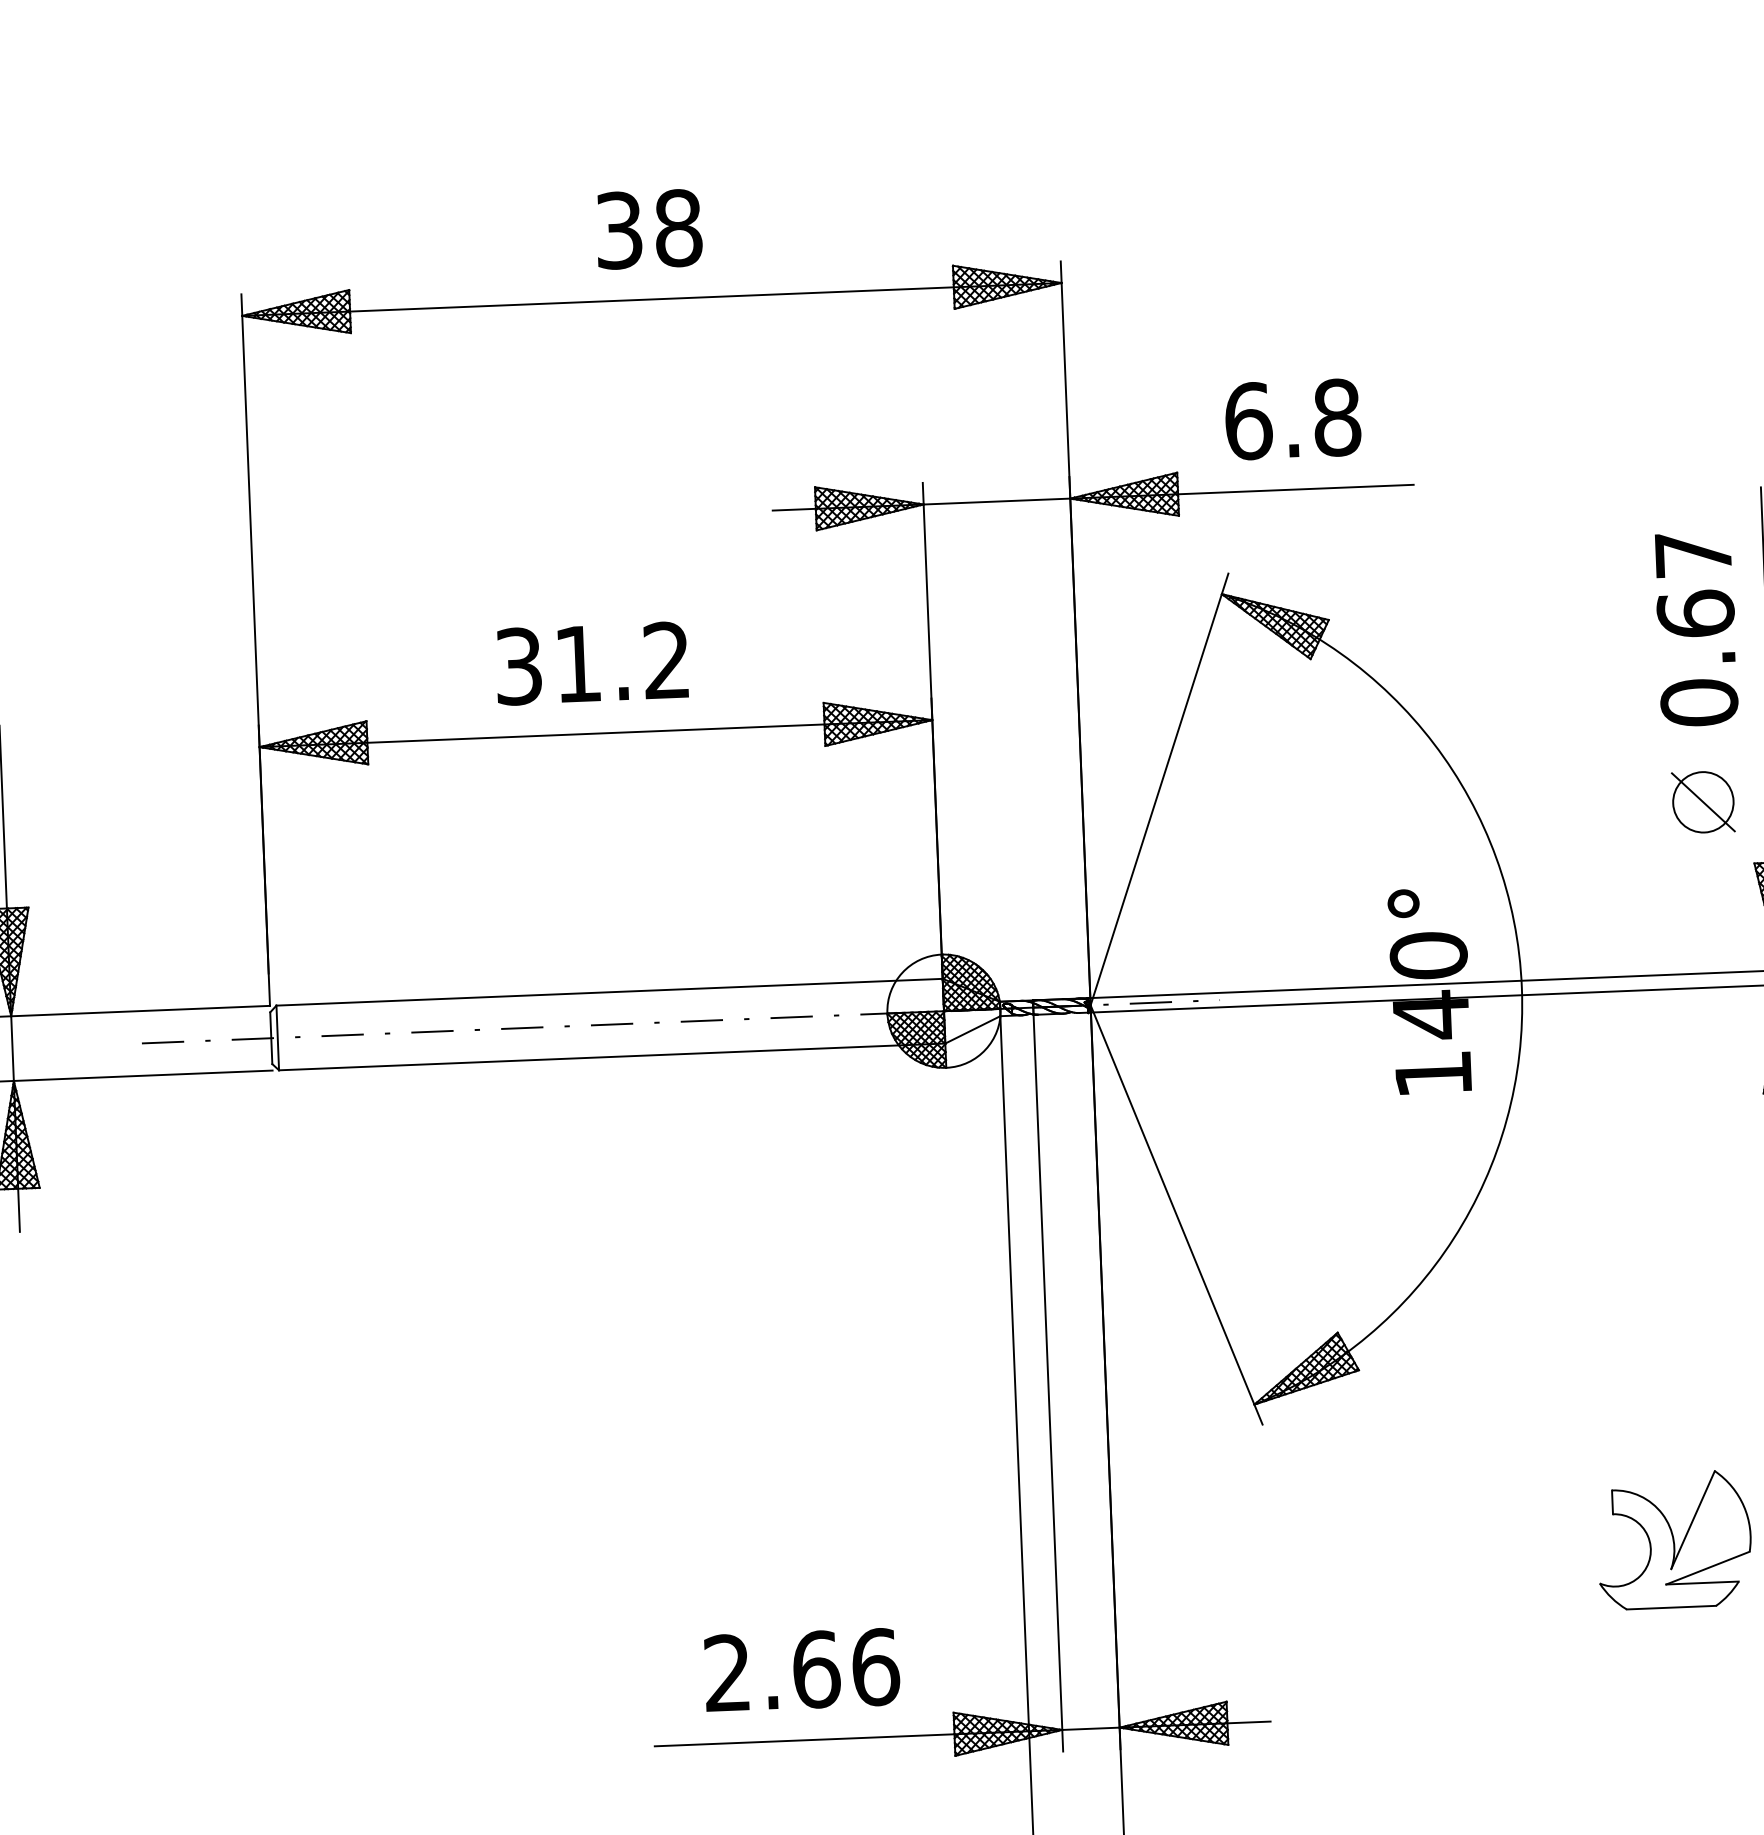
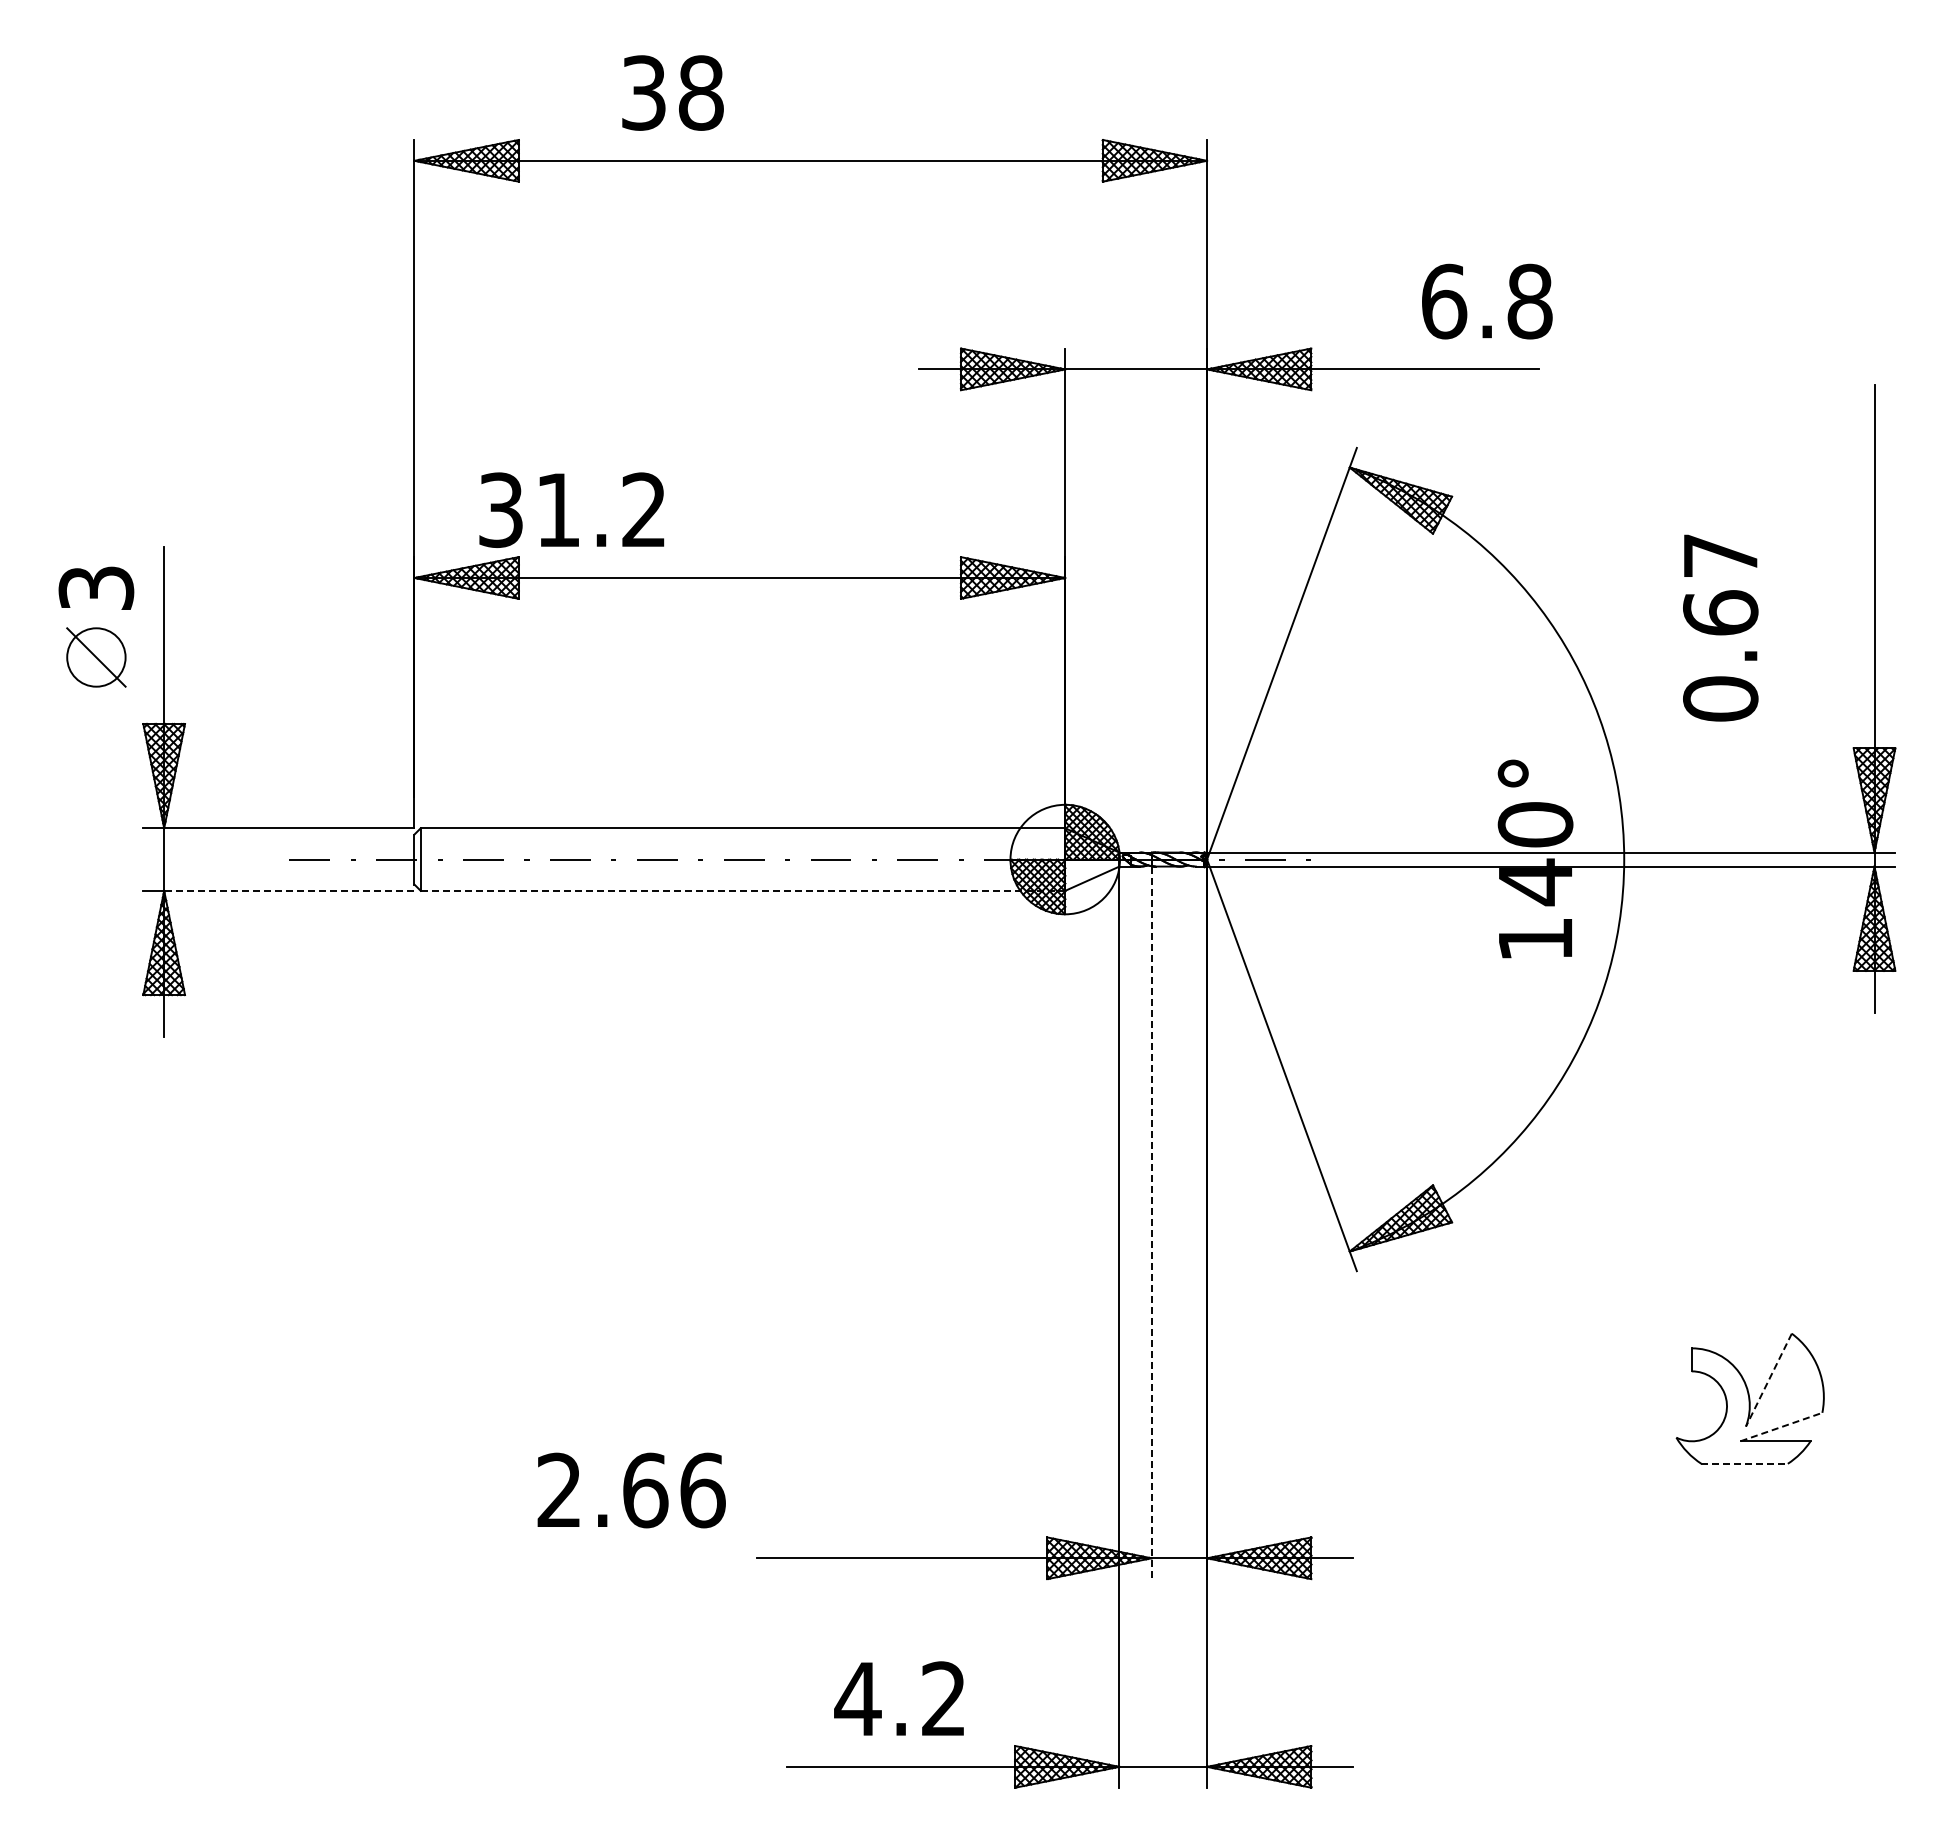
text: (648, 228) -> (672, 92), moved
text: (1293, 419) -> (1487, 301), moved
text: (1696, 628) -> (1720, 627), moved
text: (591, 662) -> (571, 509), moved
part: (1703, 802) -> (1806, 687), removed
line: (612, 1056) -> (743, 890), solid -> dashed
line: (142, 1075) -> (288, 890), solid -> dashed
line: (1048, 1383) -> (1151, 1223), solid -> dashed
line: (1692, 1520) -> (1768, 1380), solid -> dashed
line: (1708, 1567) -> (1781, 1426), solid -> dashed
line: (1672, 1607) -> (1745, 1463), solid -> dashed
text: (801, 1670) -> (631, 1490), moved

